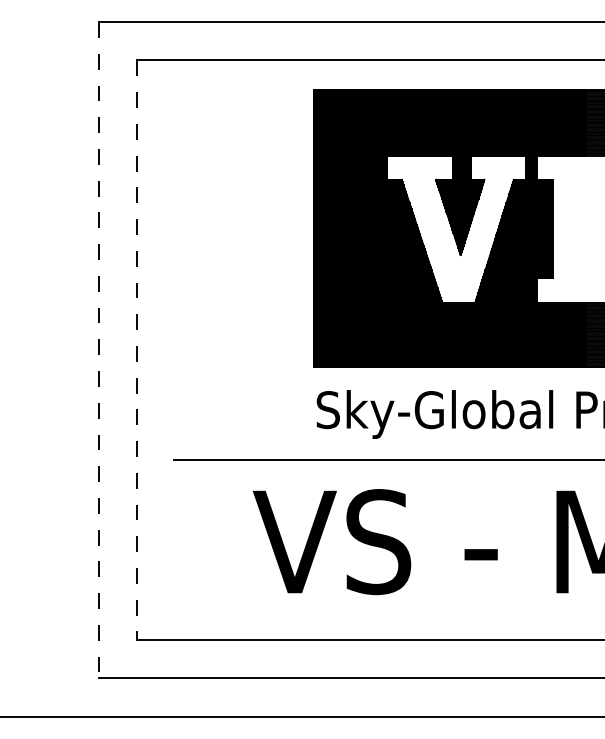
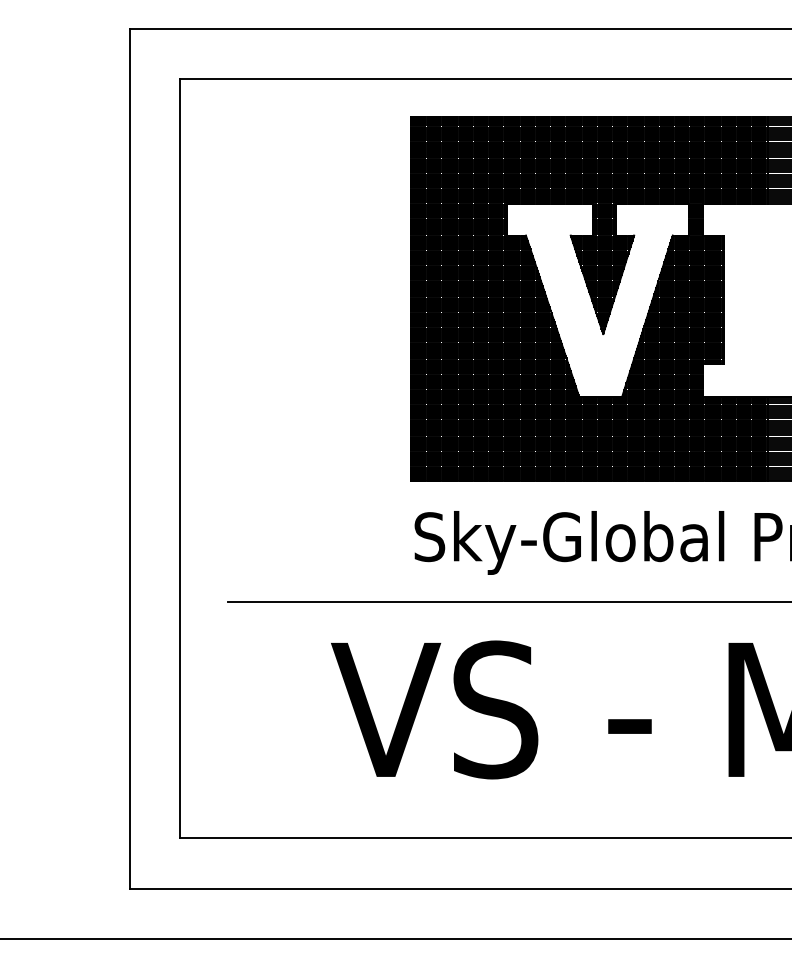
line: (99, 350) -> (130, 459), dashed -> solid
line: (137, 350) -> (179, 459), dashed -> solid

